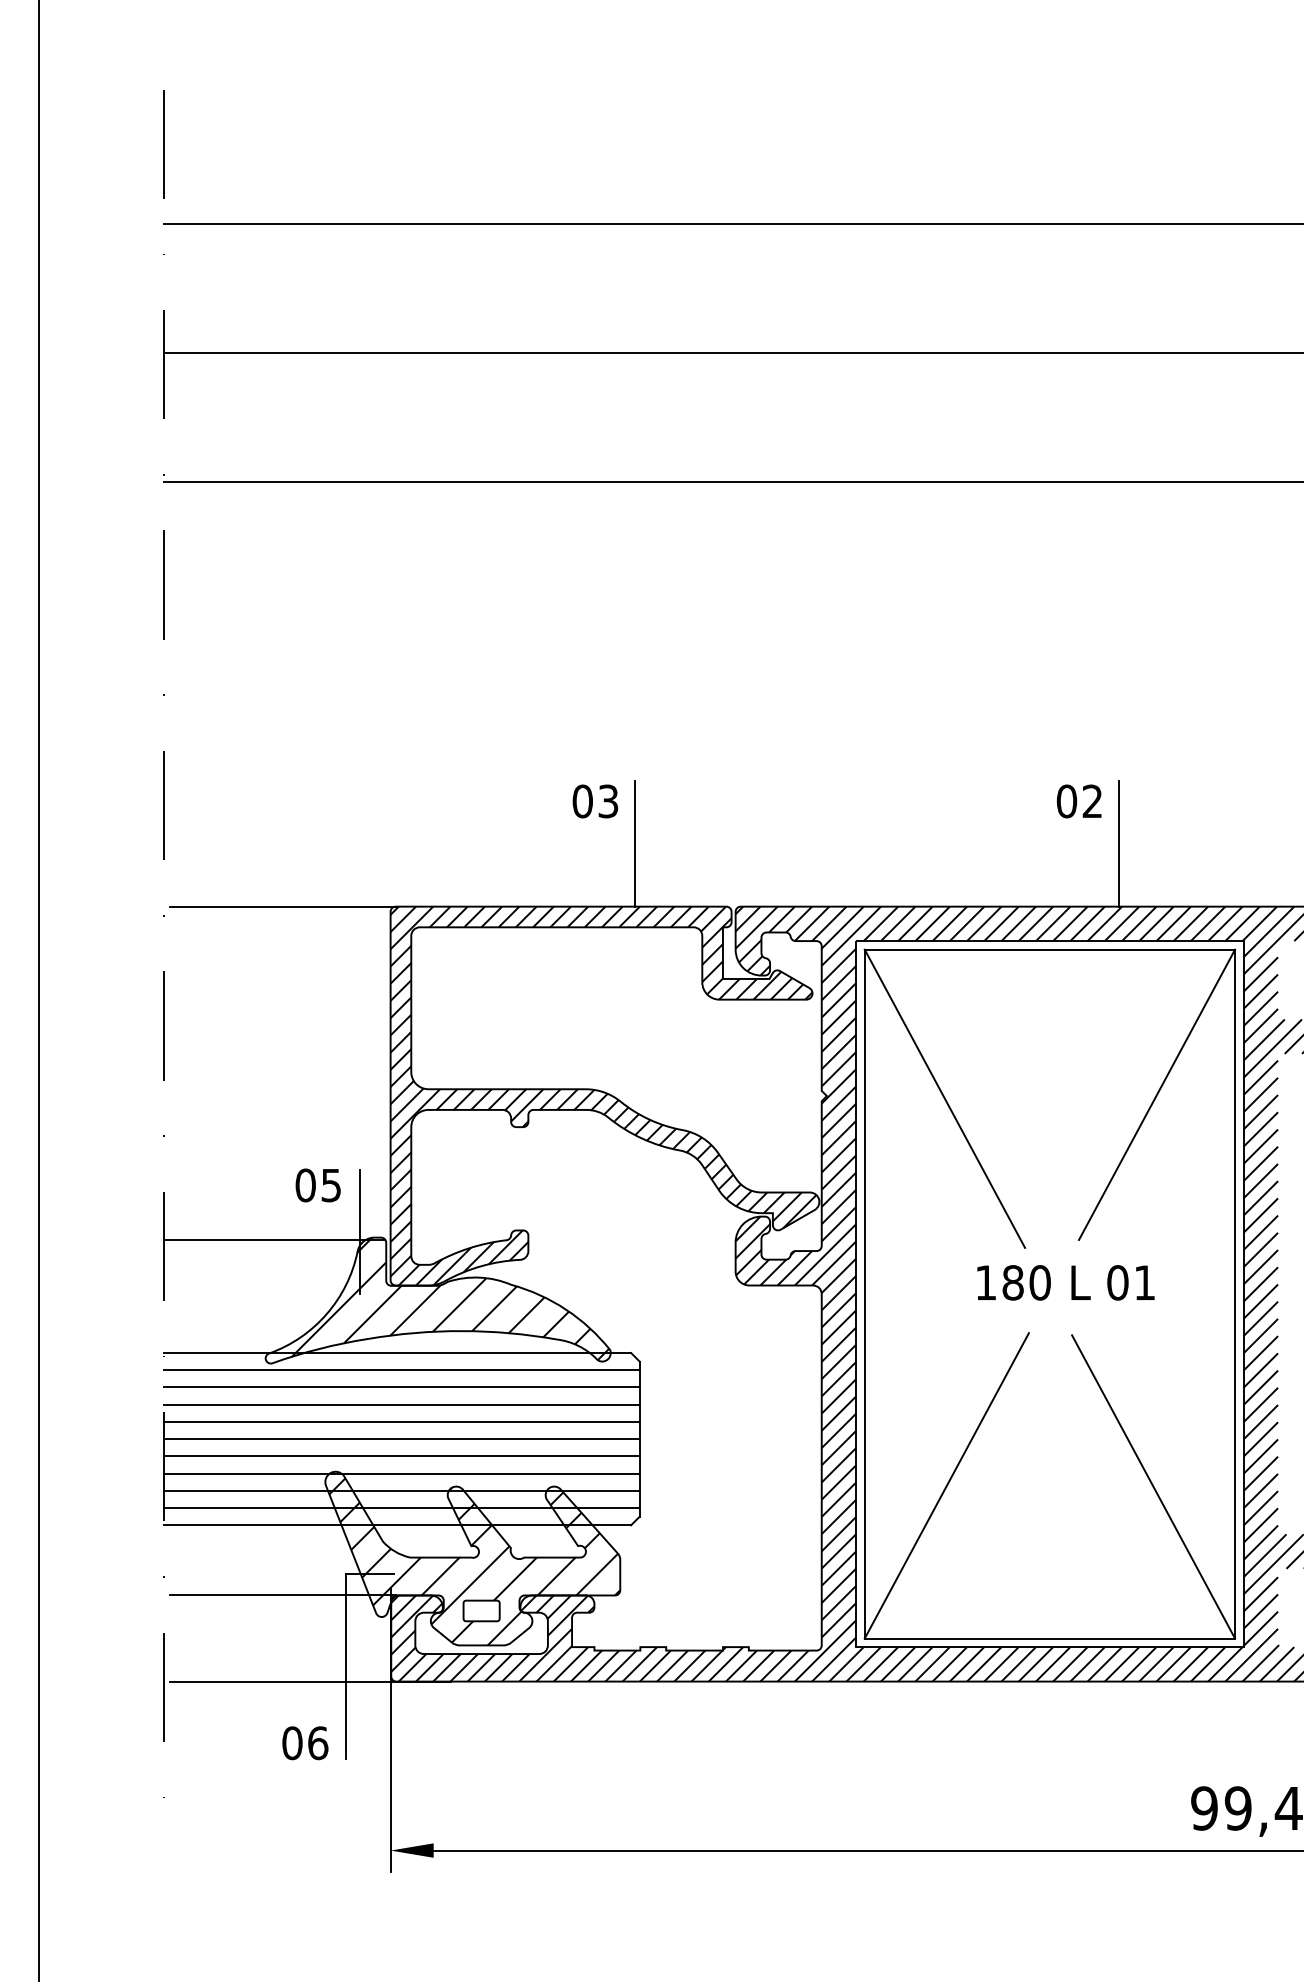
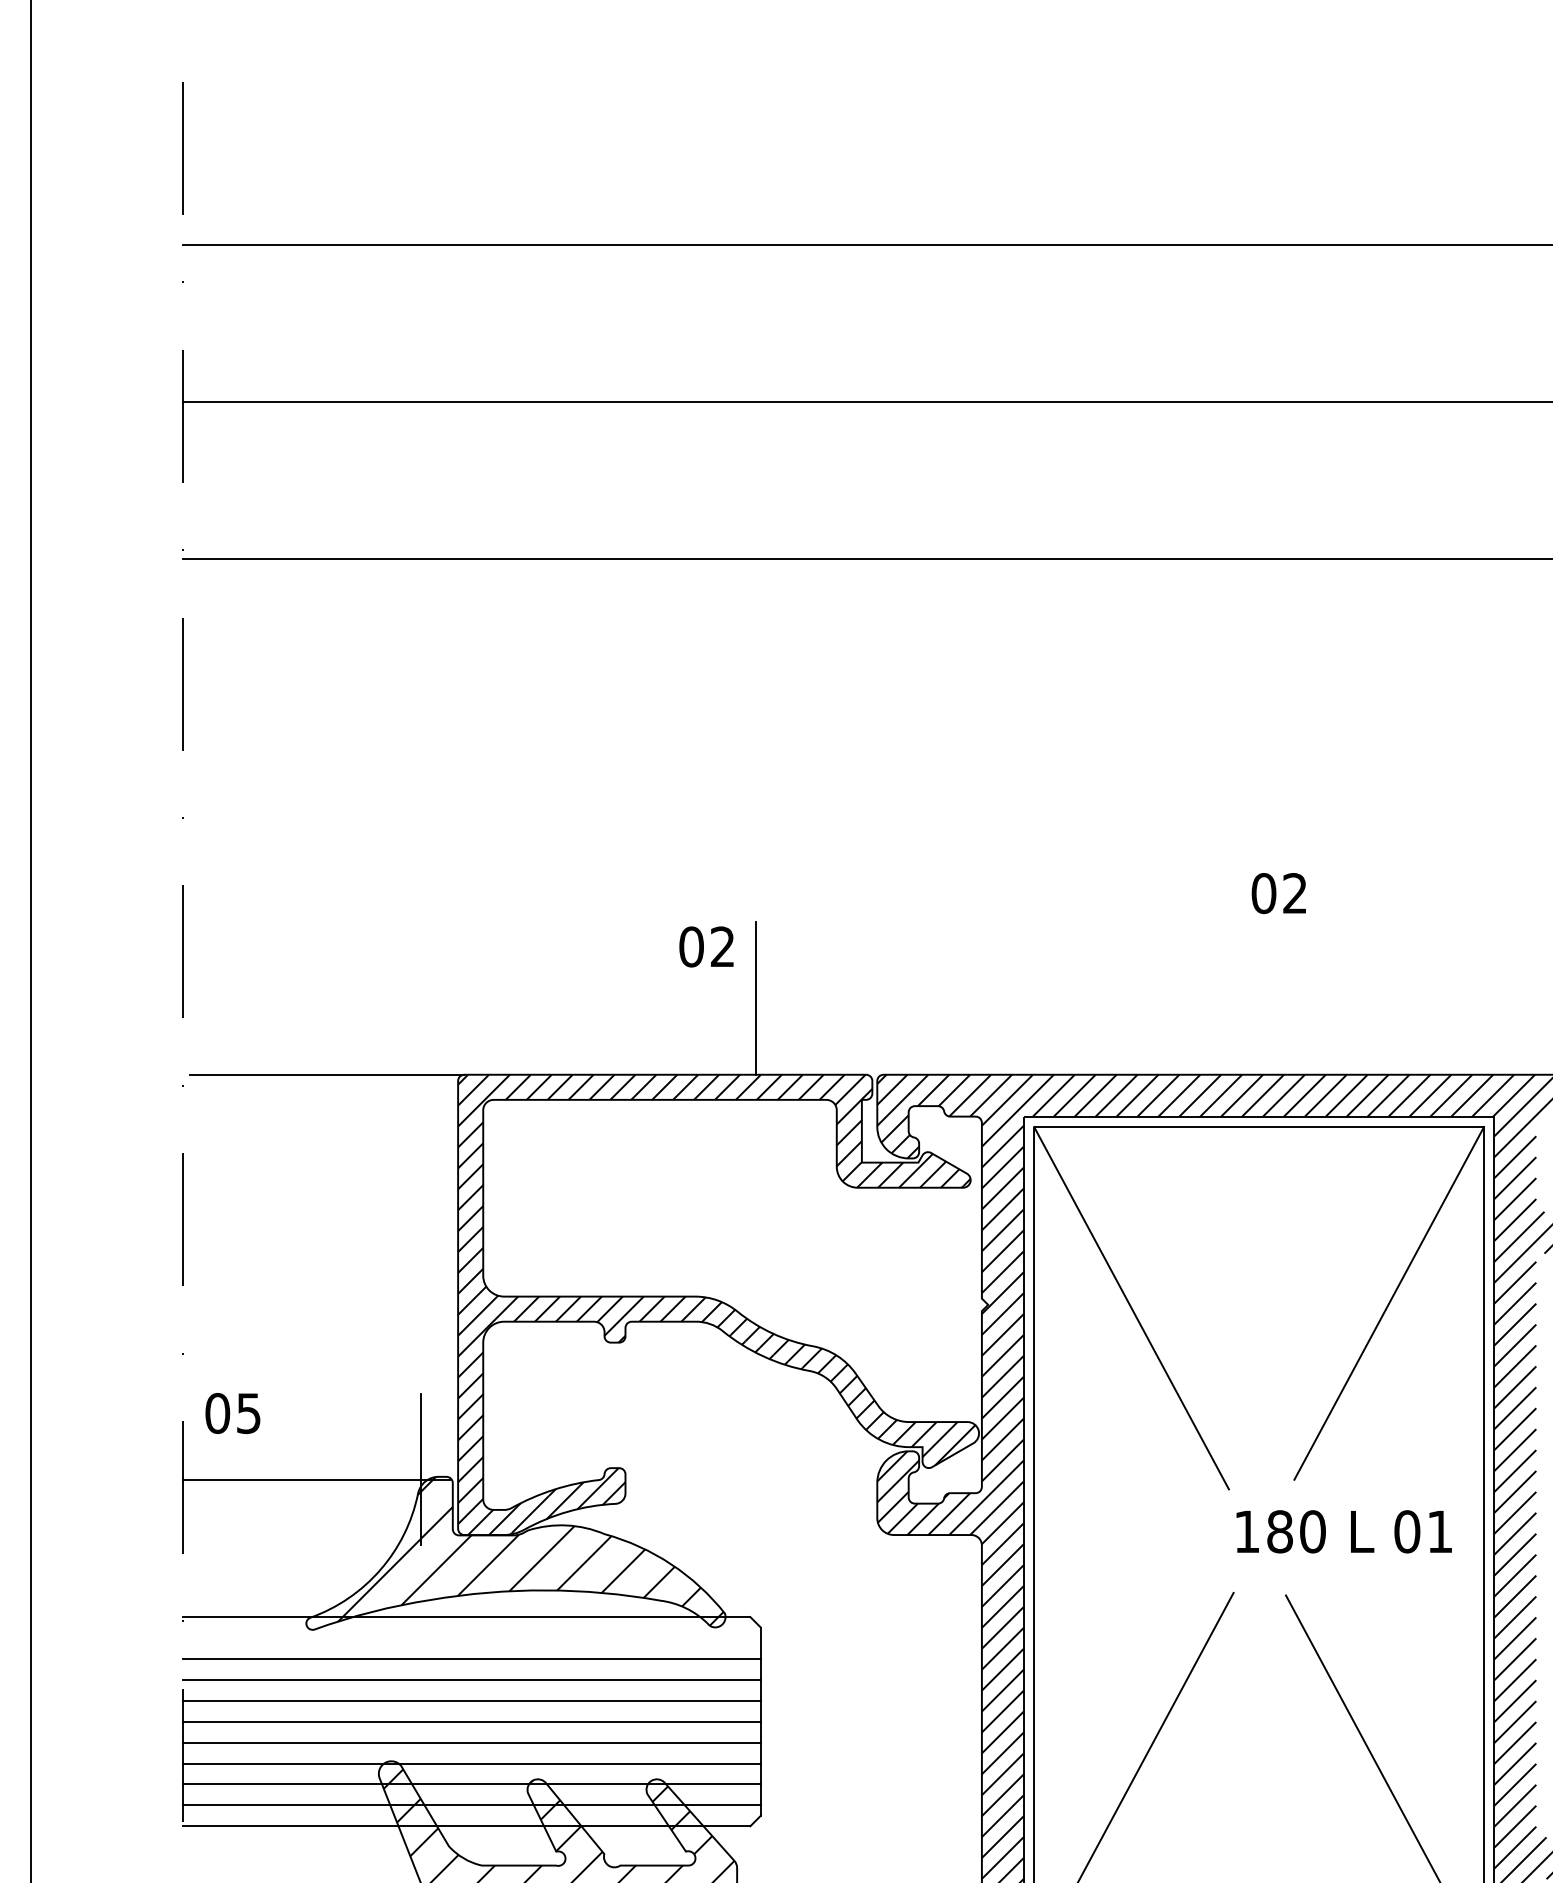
text: (608, 801) -> (722, 947), 03 -> 02
text: (1078, 801) -> (1278, 893), moved
line: (1119, 843) -> (1343, 998), removed
text: (317, 1185) -> (232, 1413), moved
text: (1065, 1282) -> (1343, 1531), moved
line: (401, 1370) -> (471, 1638), removed

